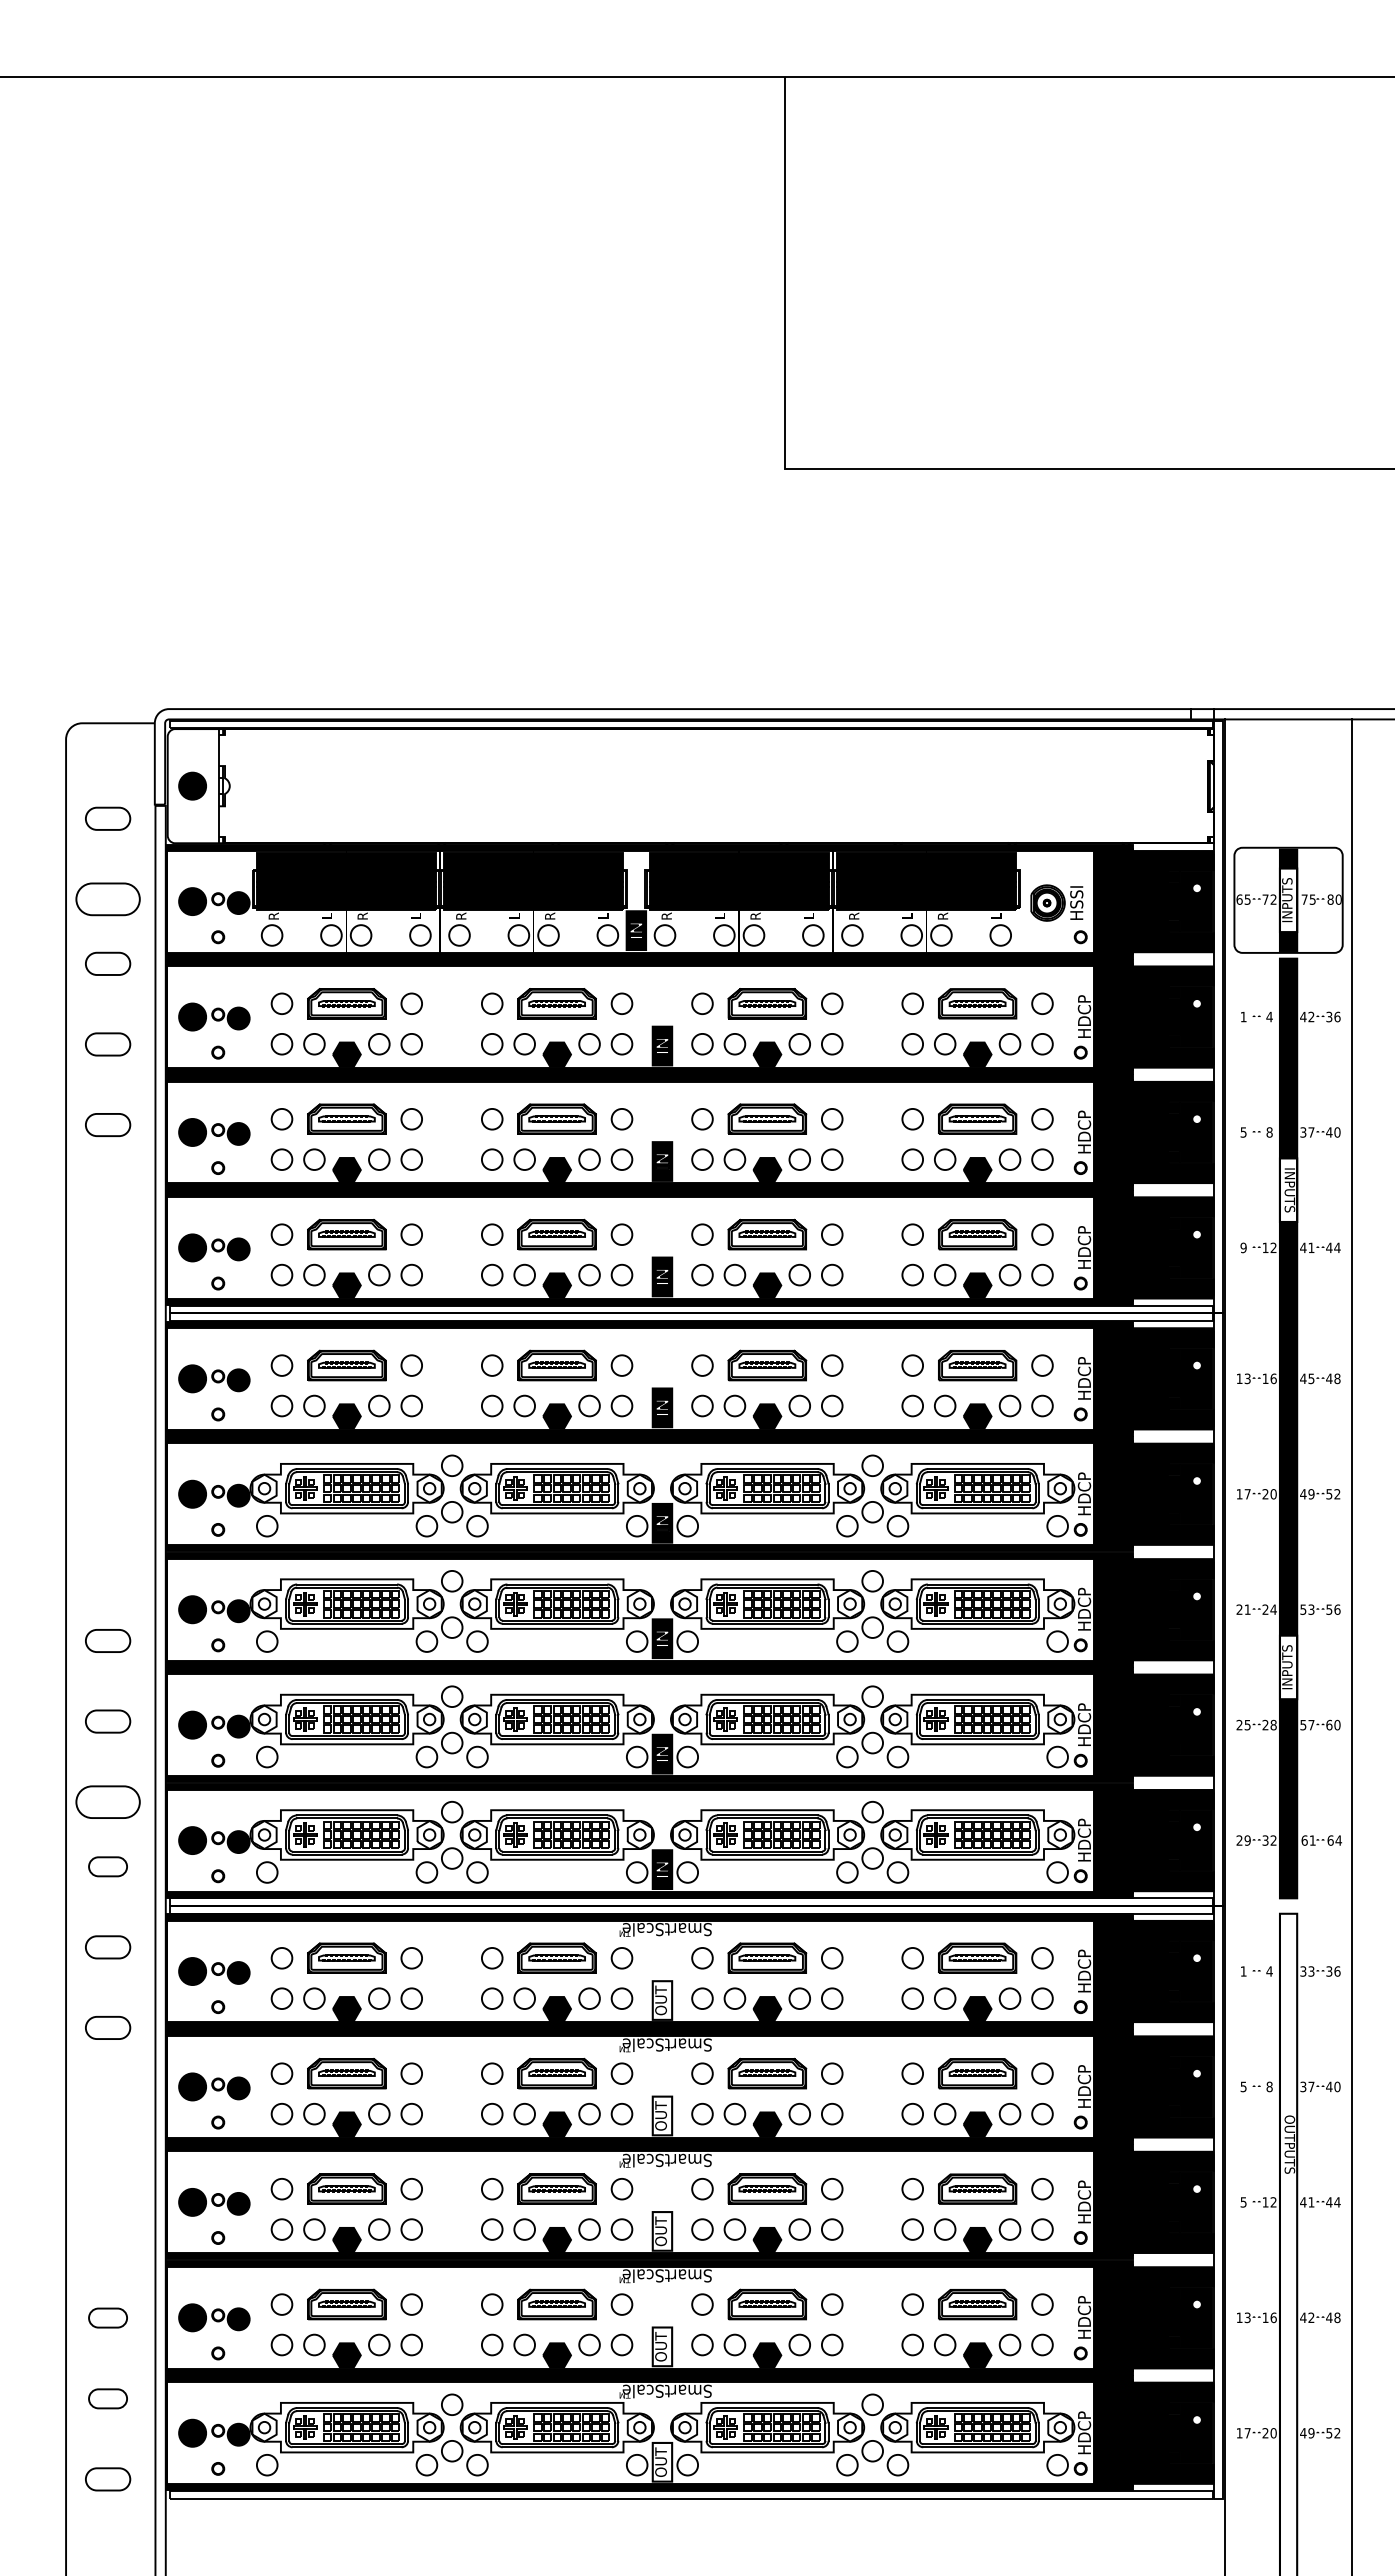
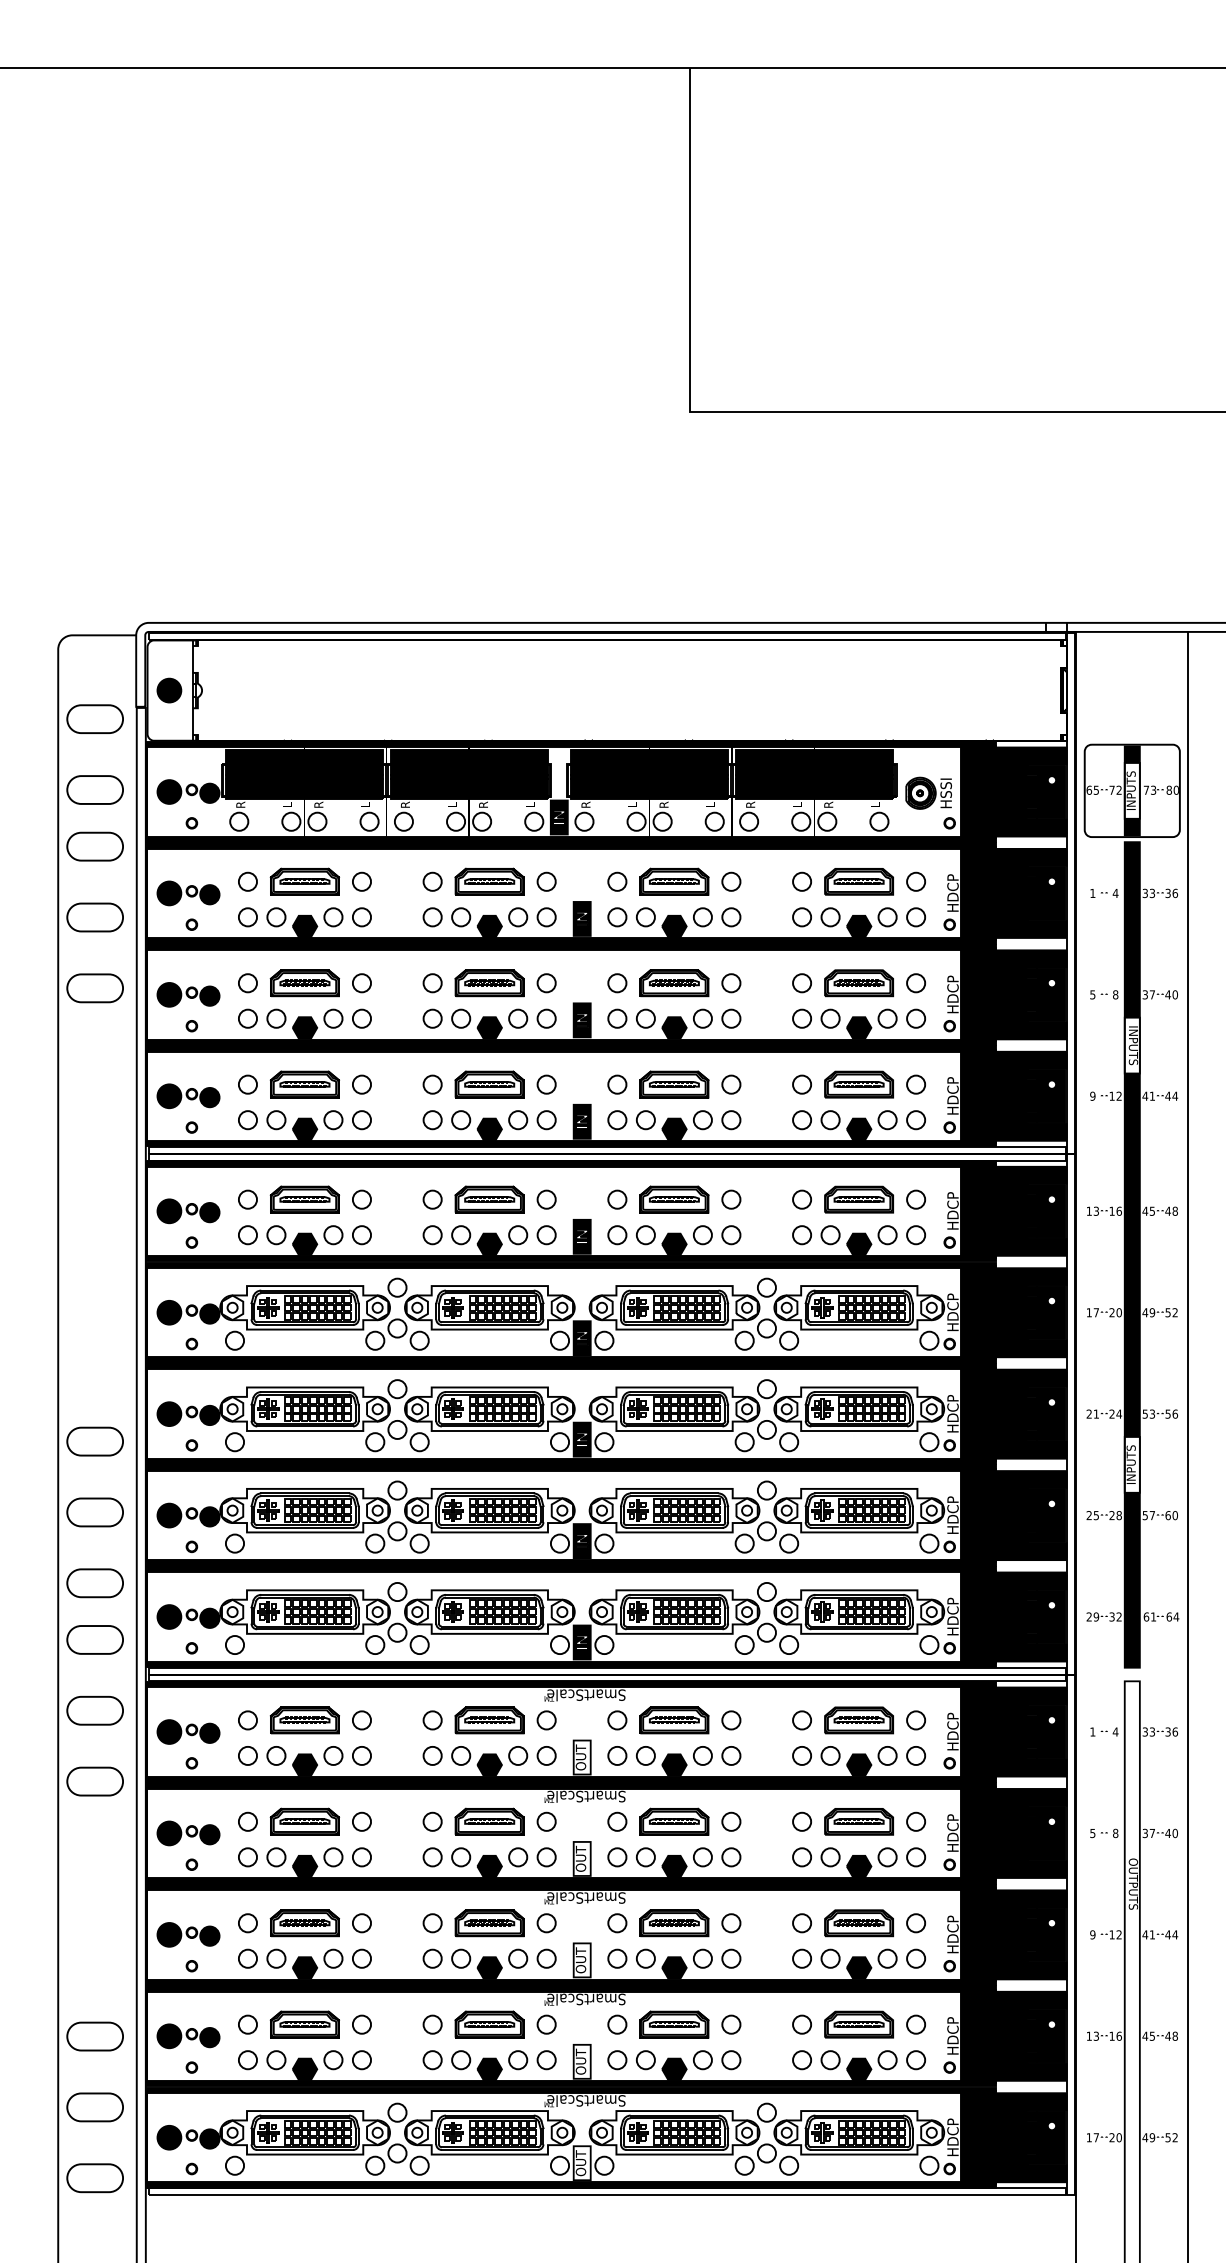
part: (107, 818) -> (94, 718), size x1.43
text: (1312, 899) -> (1153, 790), 75 -> 73
part: (107, 963) -> (94, 846), size x1.43
text: (1307, 1016) -> (1148, 892), 42 -> 33
part: (107, 1044) -> (94, 917), size x1.43
part: (107, 1124) -> (94, 987), size x1.43
part: (107, 1640) -> (94, 1441), size x1.43
part: (107, 1721) -> (94, 1512), size x1.43
part: (107, 1866) -> (94, 1639), size x1.67
part: (107, 1947) -> (94, 1710), size x1.43
part: (107, 2027) -> (94, 1781), size x1.43
text: (1243, 2202) -> (1092, 1934), 5 -> 9
part: (107, 2317) -> (94, 2036), size x1.67
text: (1311, 2317) -> (1152, 2036), 42 -> 45
part: (107, 2398) -> (94, 2107), size x1.67
part: (107, 2479) -> (94, 2178), size x1.43

